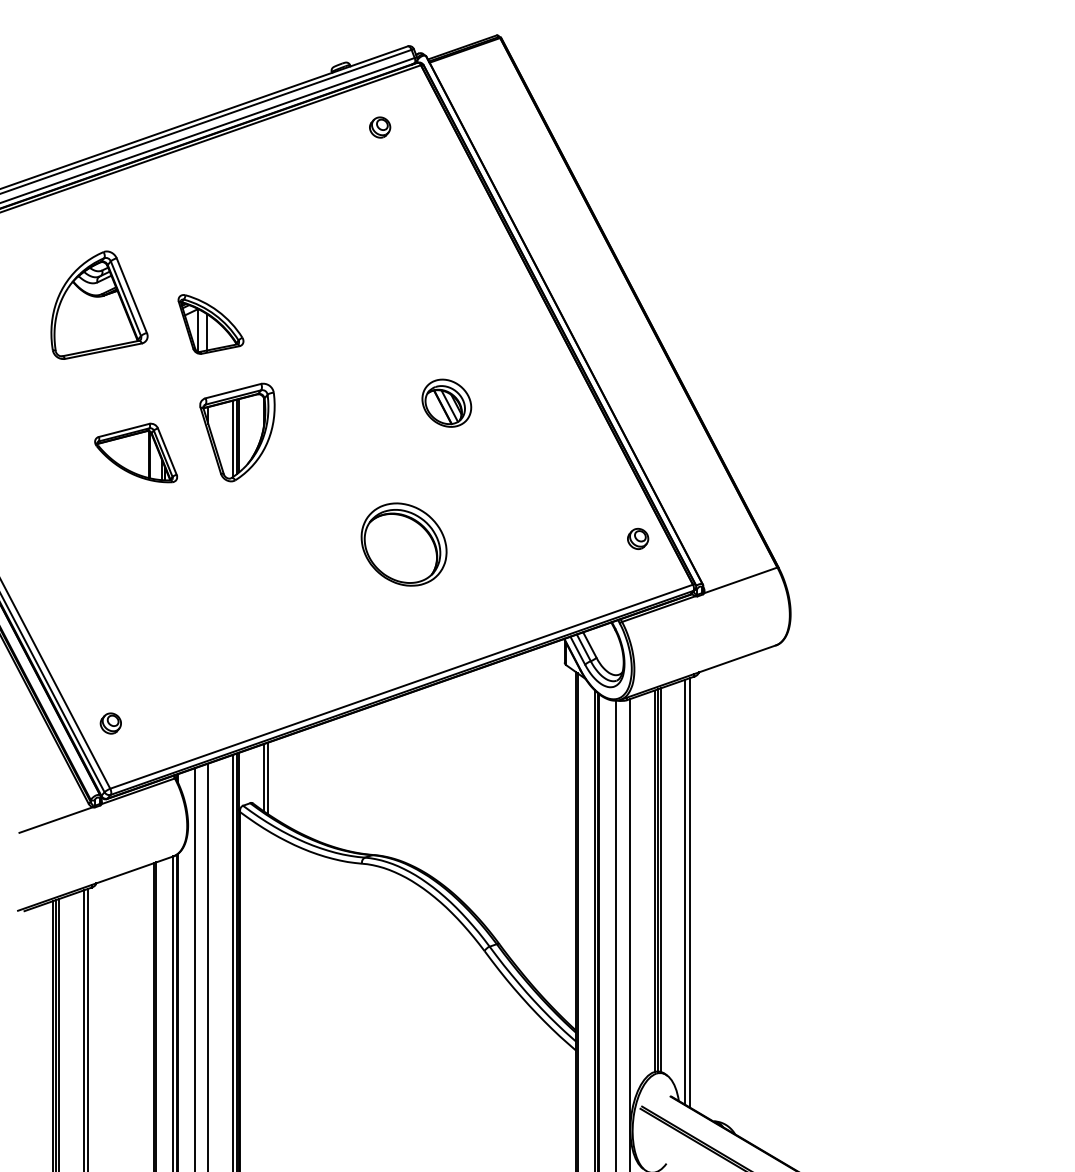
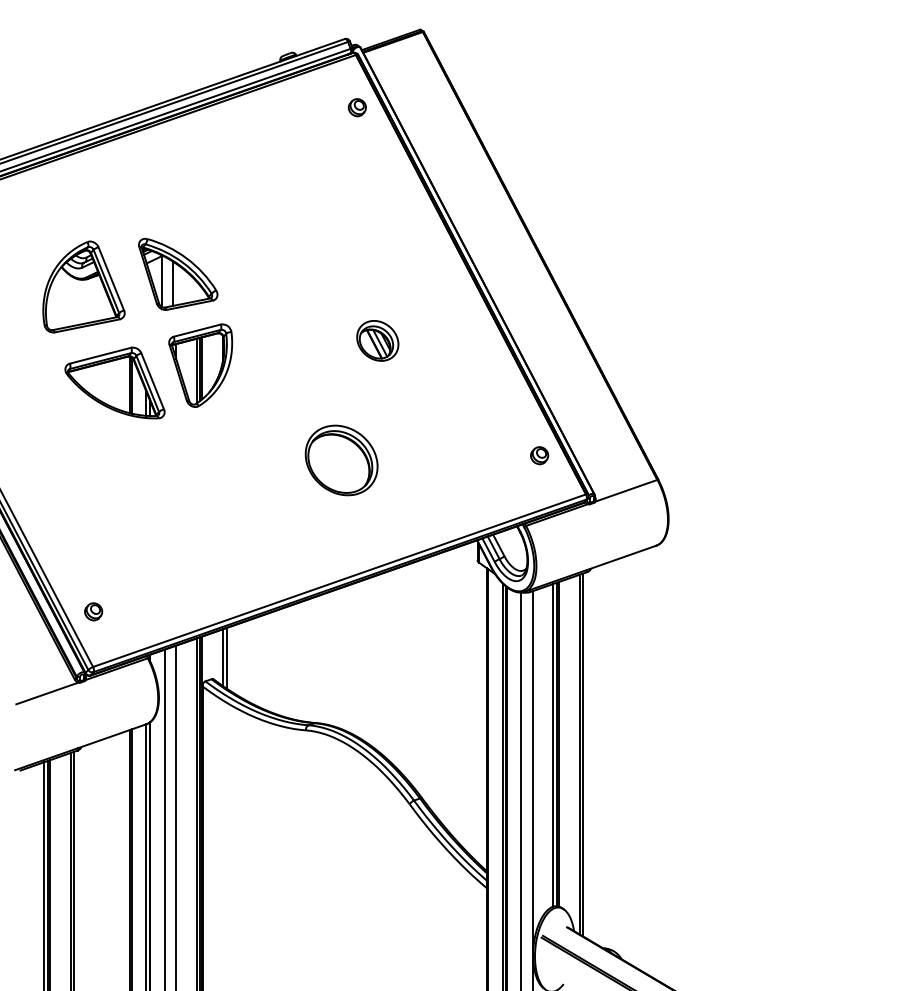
part: (379, 127) -> (356, 107), moved
part: (98, 304) -> (83, 286), moved
part: (211, 323) -> (178, 273), size x1.43
part: (135, 452) -> (114, 382), size x1.43

